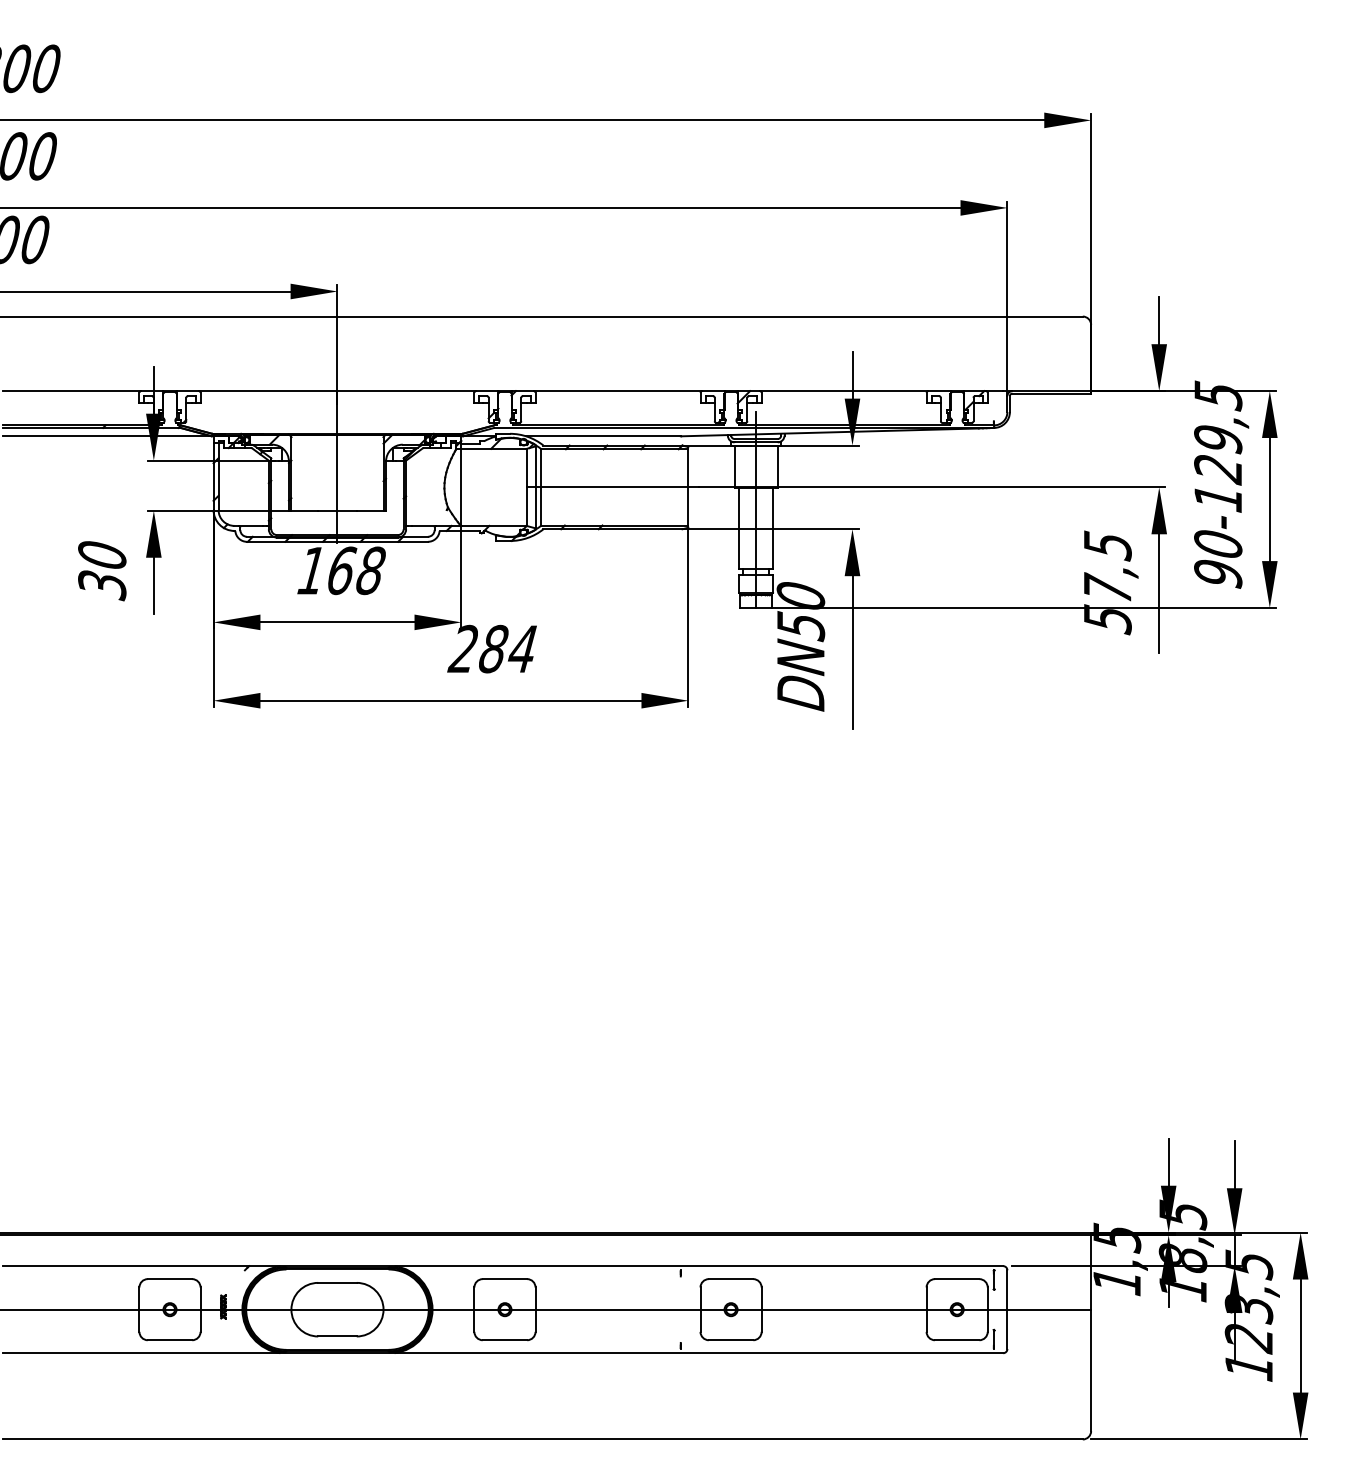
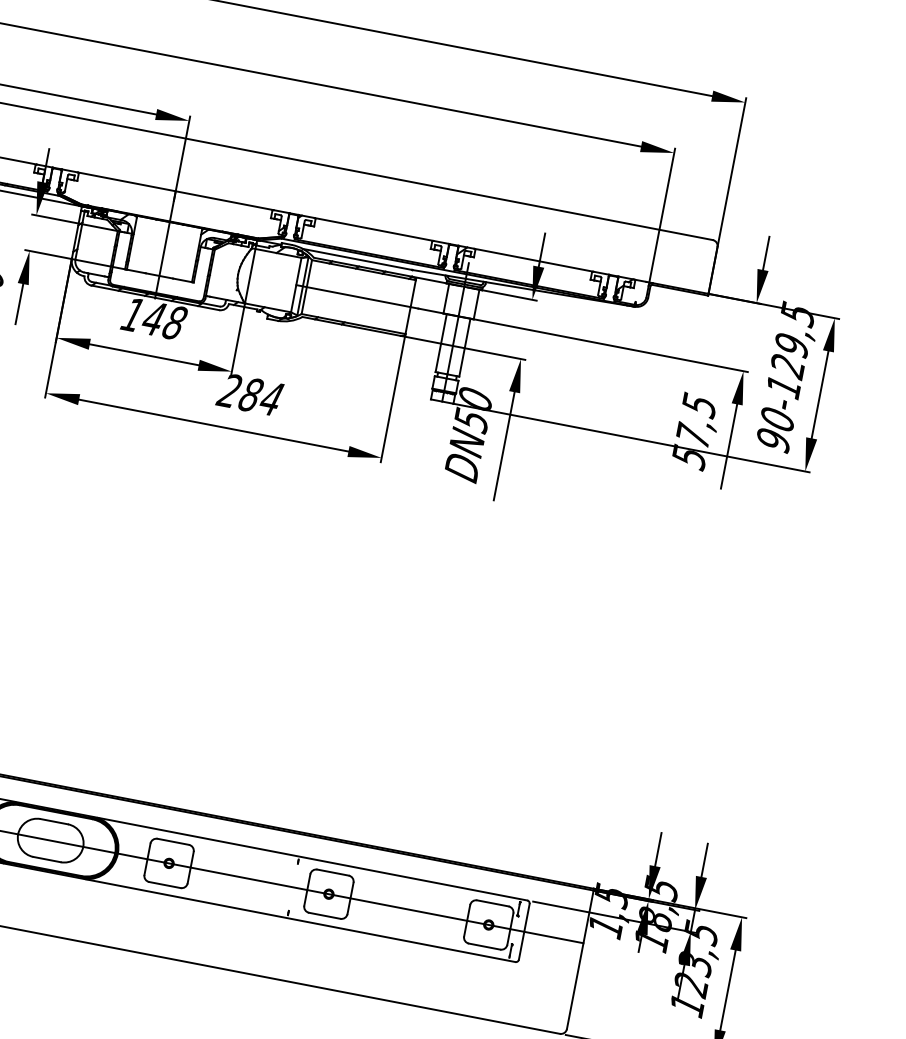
text: (341, 570) -> (154, 318), 168 -> 148

